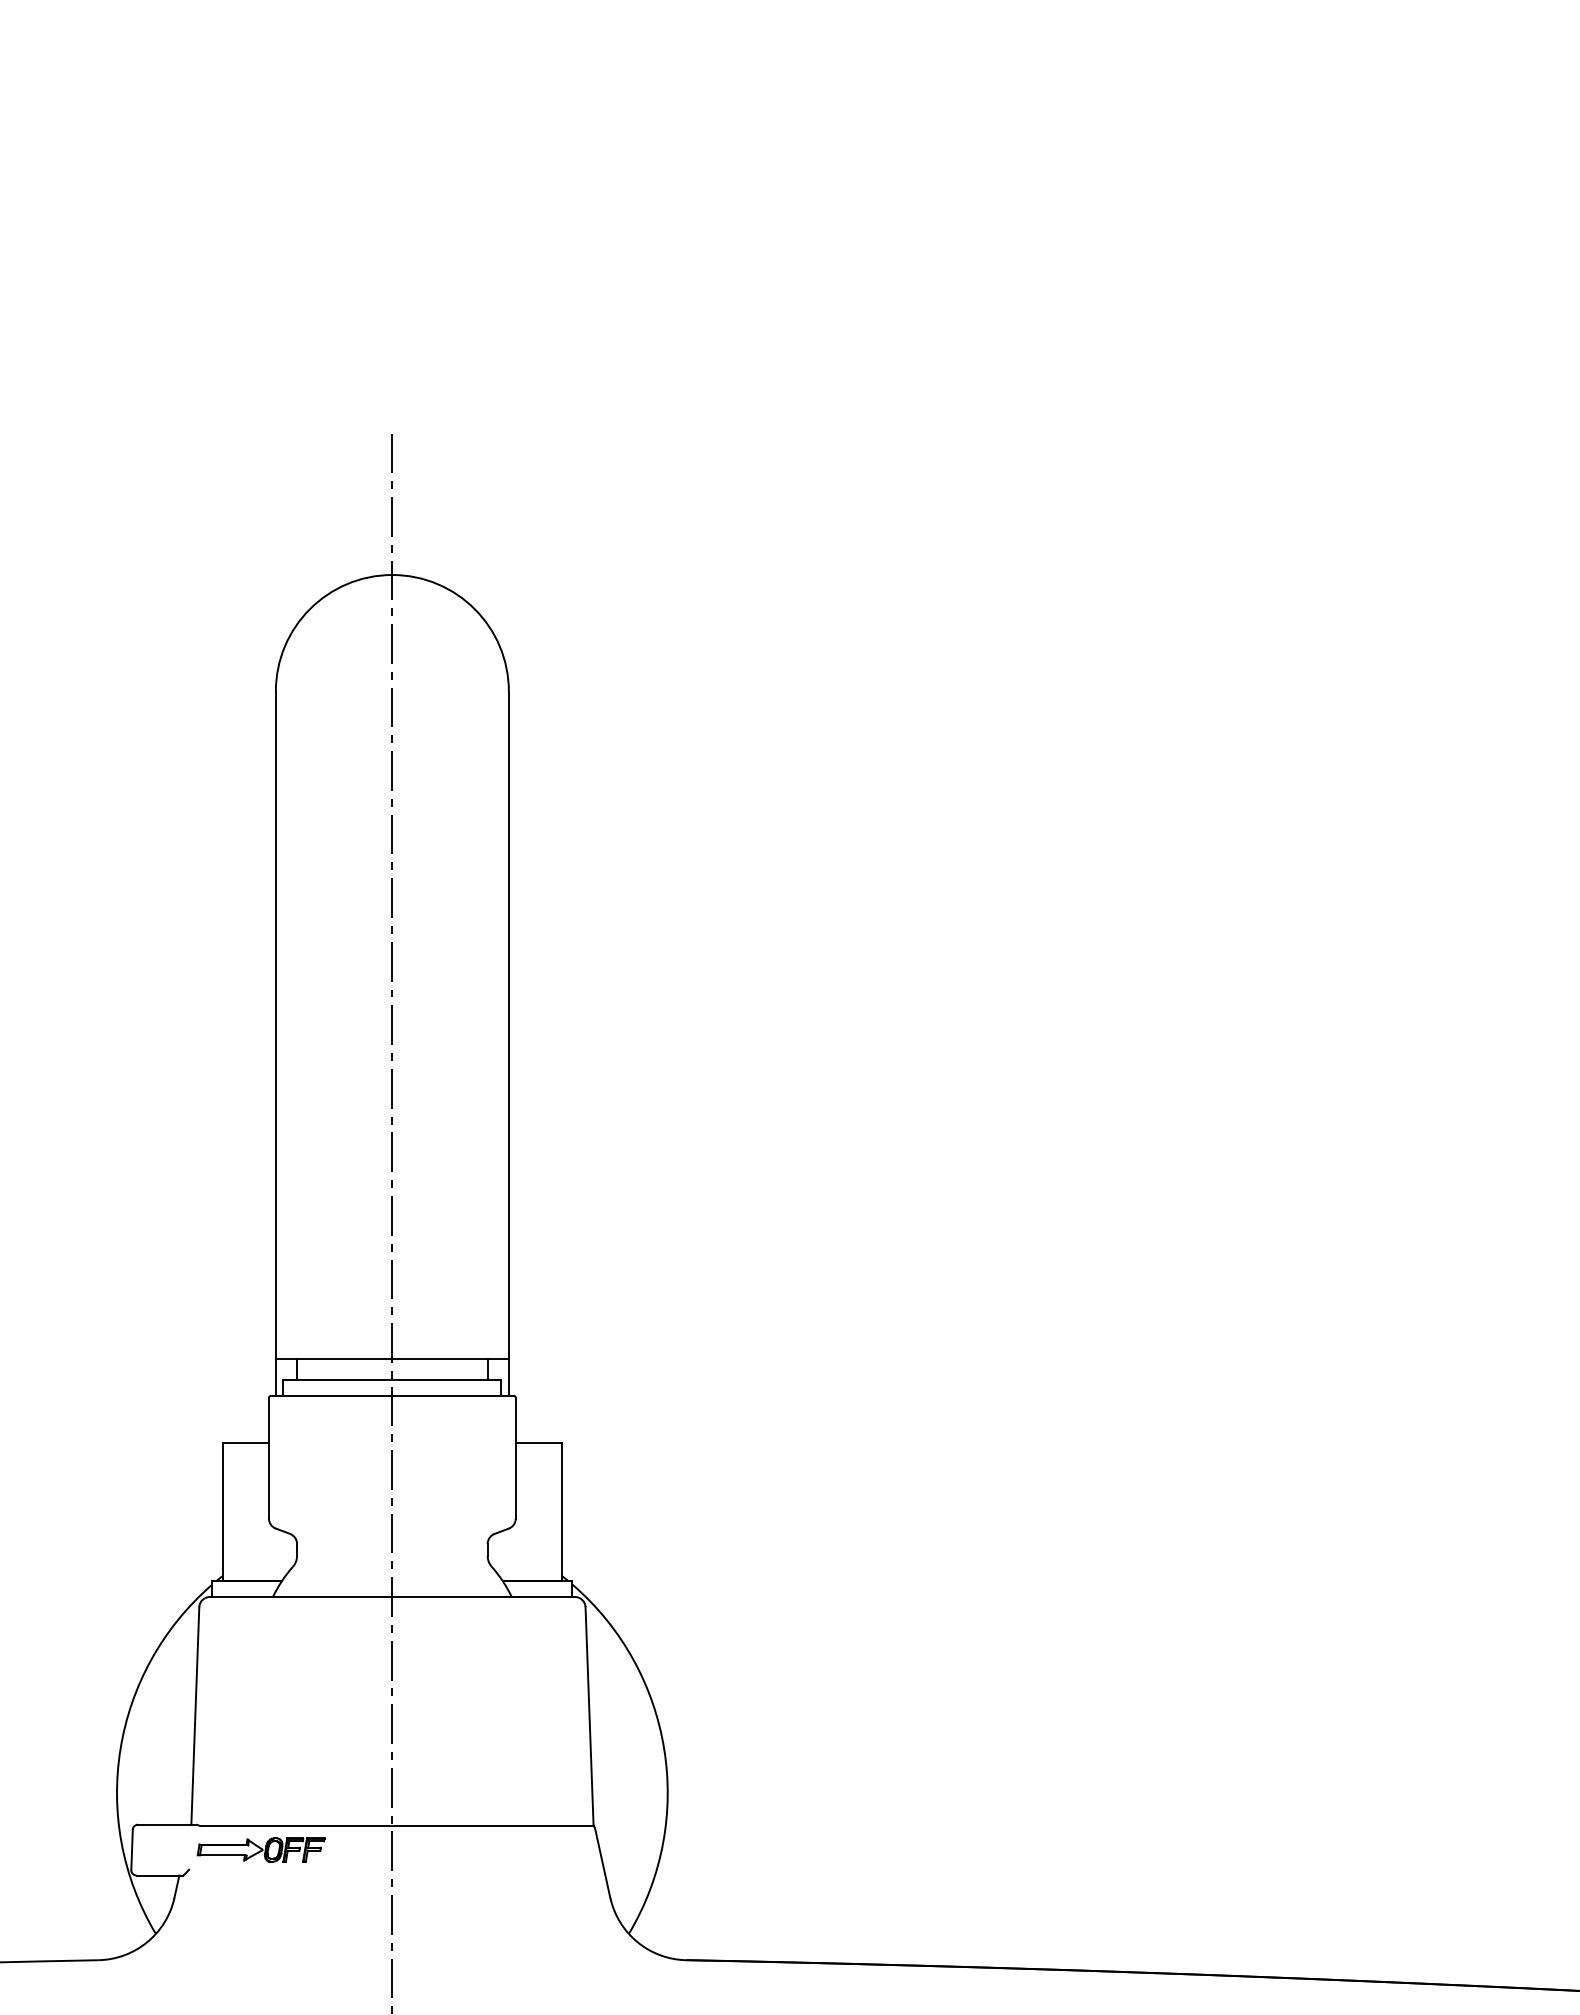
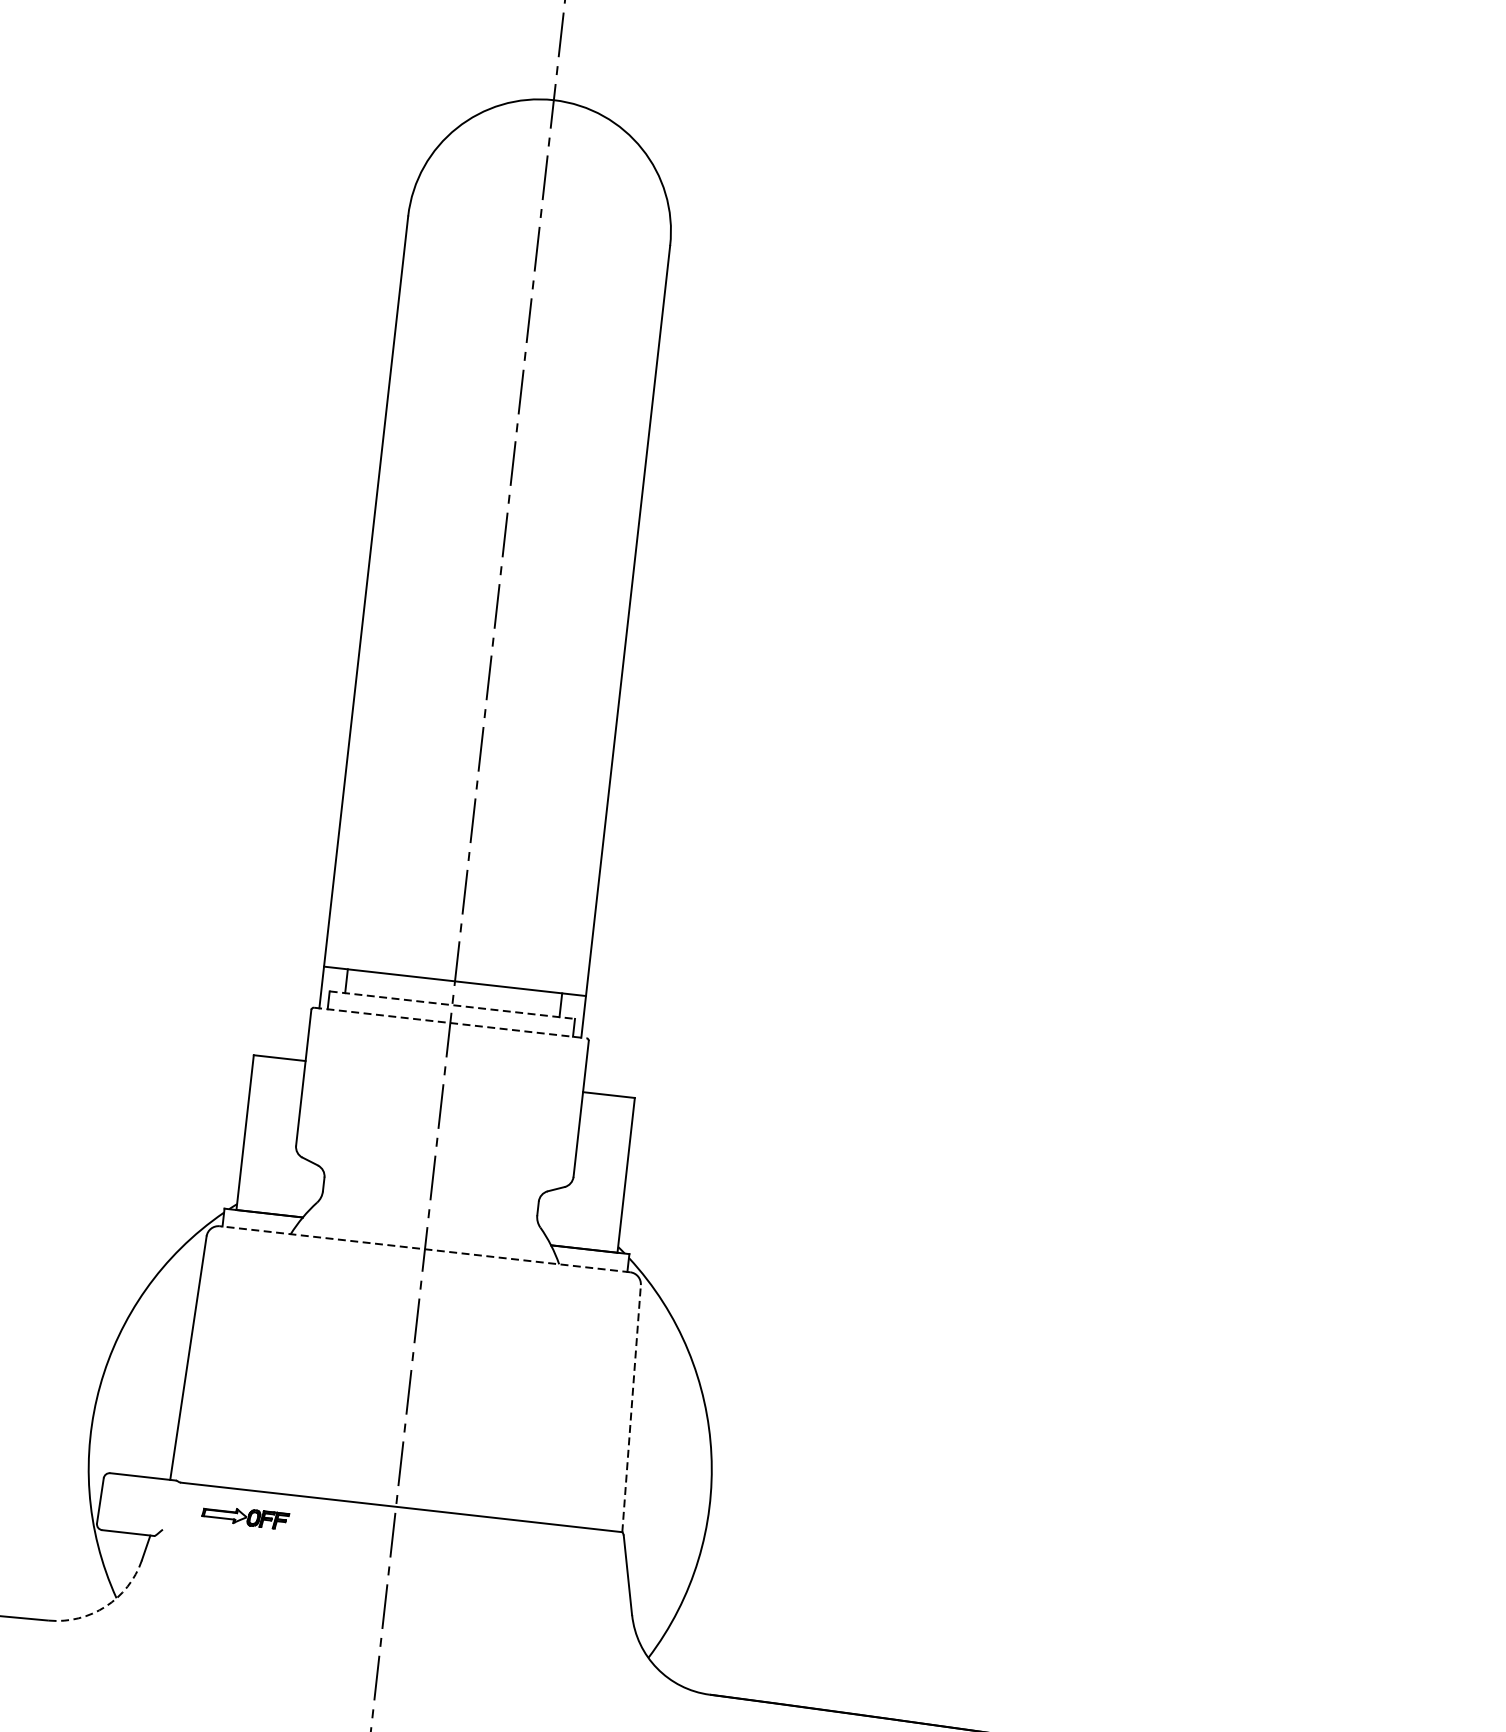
line: (392, 1379) -> (452, 1004), solid -> dashed
line: (392, 1395) -> (450, 1022), solid -> dashed
line: (392, 1596) -> (425, 1248), solid -> dashed
line: (589, 1716) -> (631, 1408), solid -> dashed
part: (260, 1849) -> (244, 1516), size x0.6
arc: (147, 1942) -> (106, 1606), solid -> dashed

